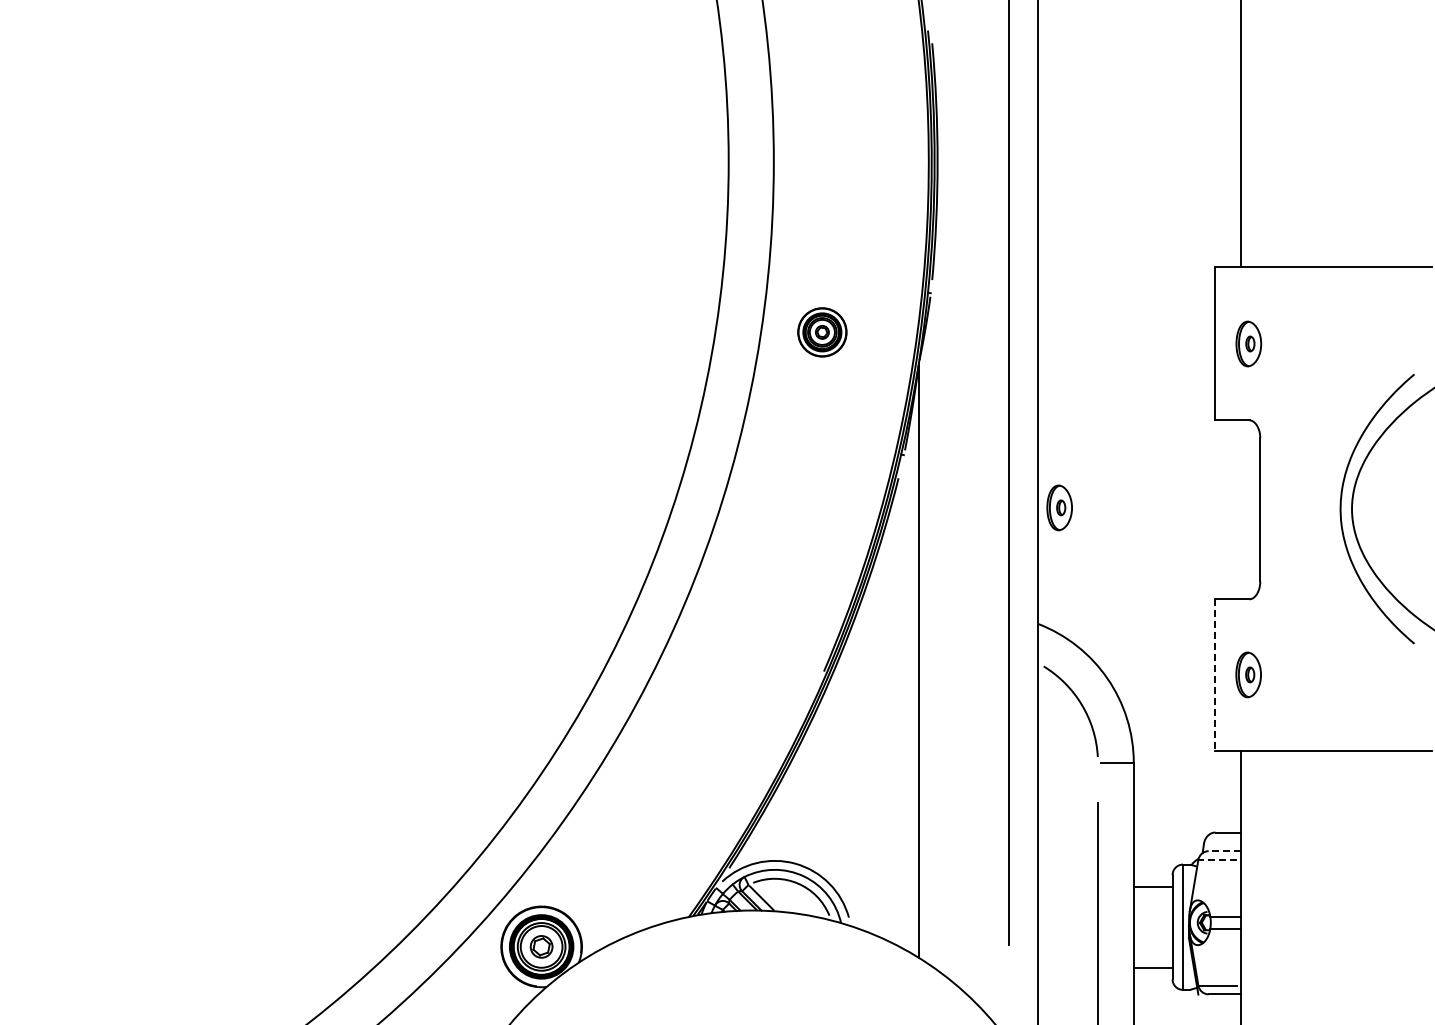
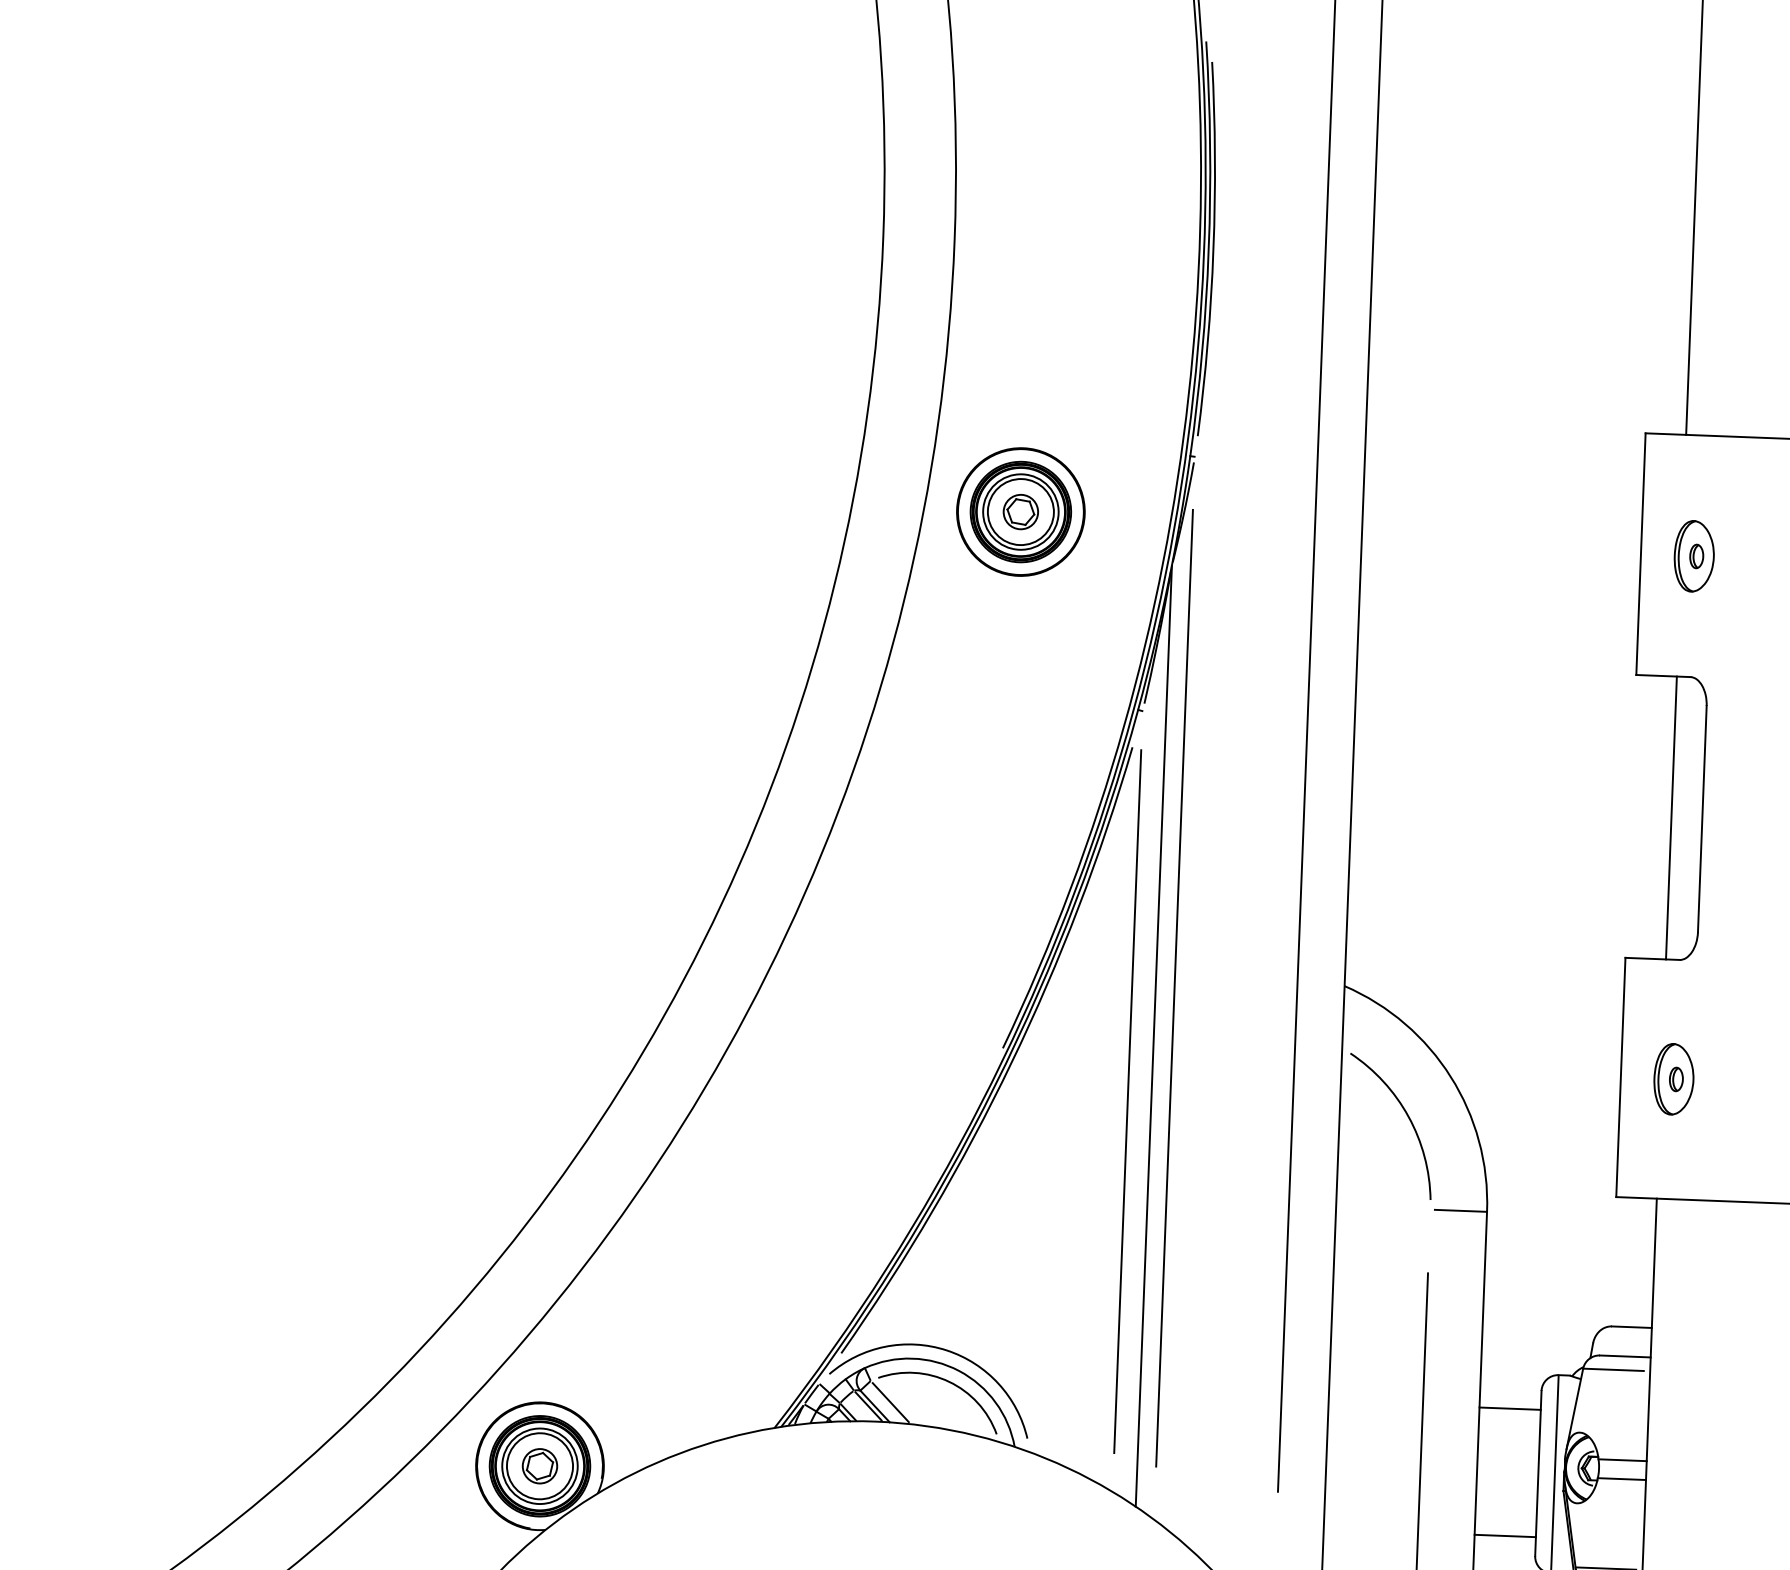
part: (822, 332) -> (1021, 512), size x1.67
part: (1059, 507) -> (1385, 803), removed
line: (1240, 509) -> (1671, 817), added
line: (930, 629) -> (1173, 988), added
line: (1215, 675) -> (1621, 1078), dashed -> solid
line: (904, 701) -> (1128, 1100), added
line: (1224, 851) -> (1624, 1356), dashed -> solid
line: (1217, 859) -> (1613, 1369), dashed -> solid

